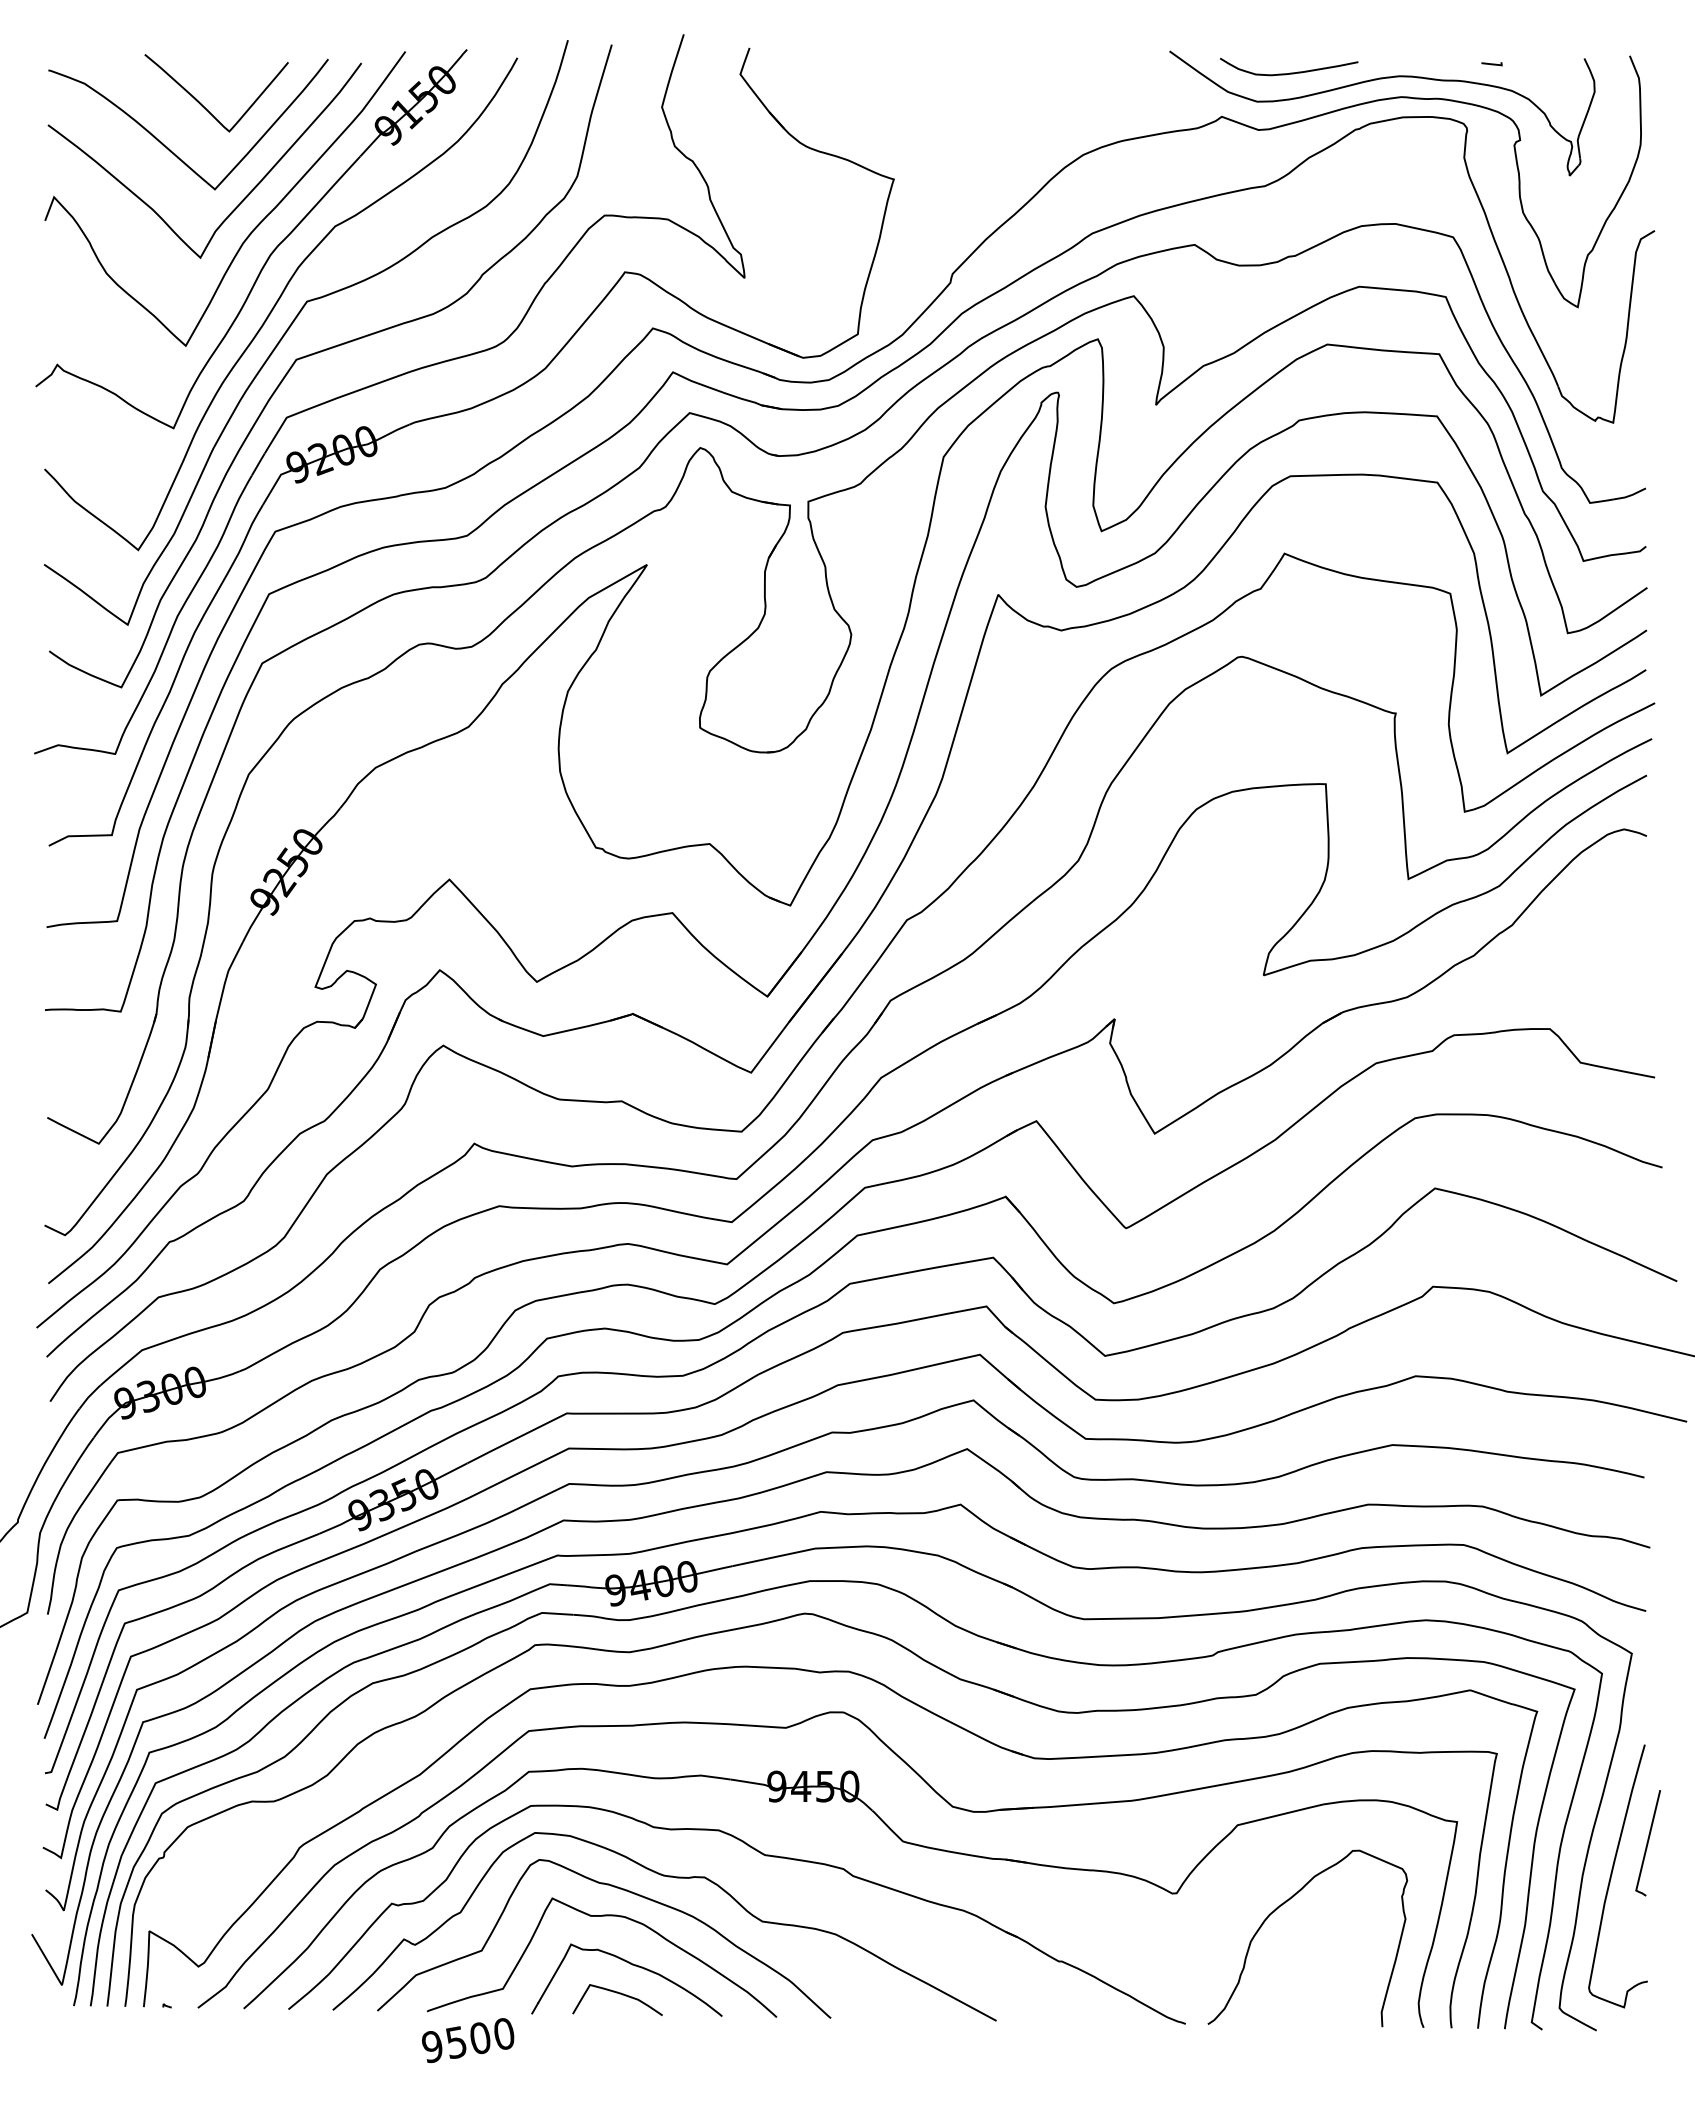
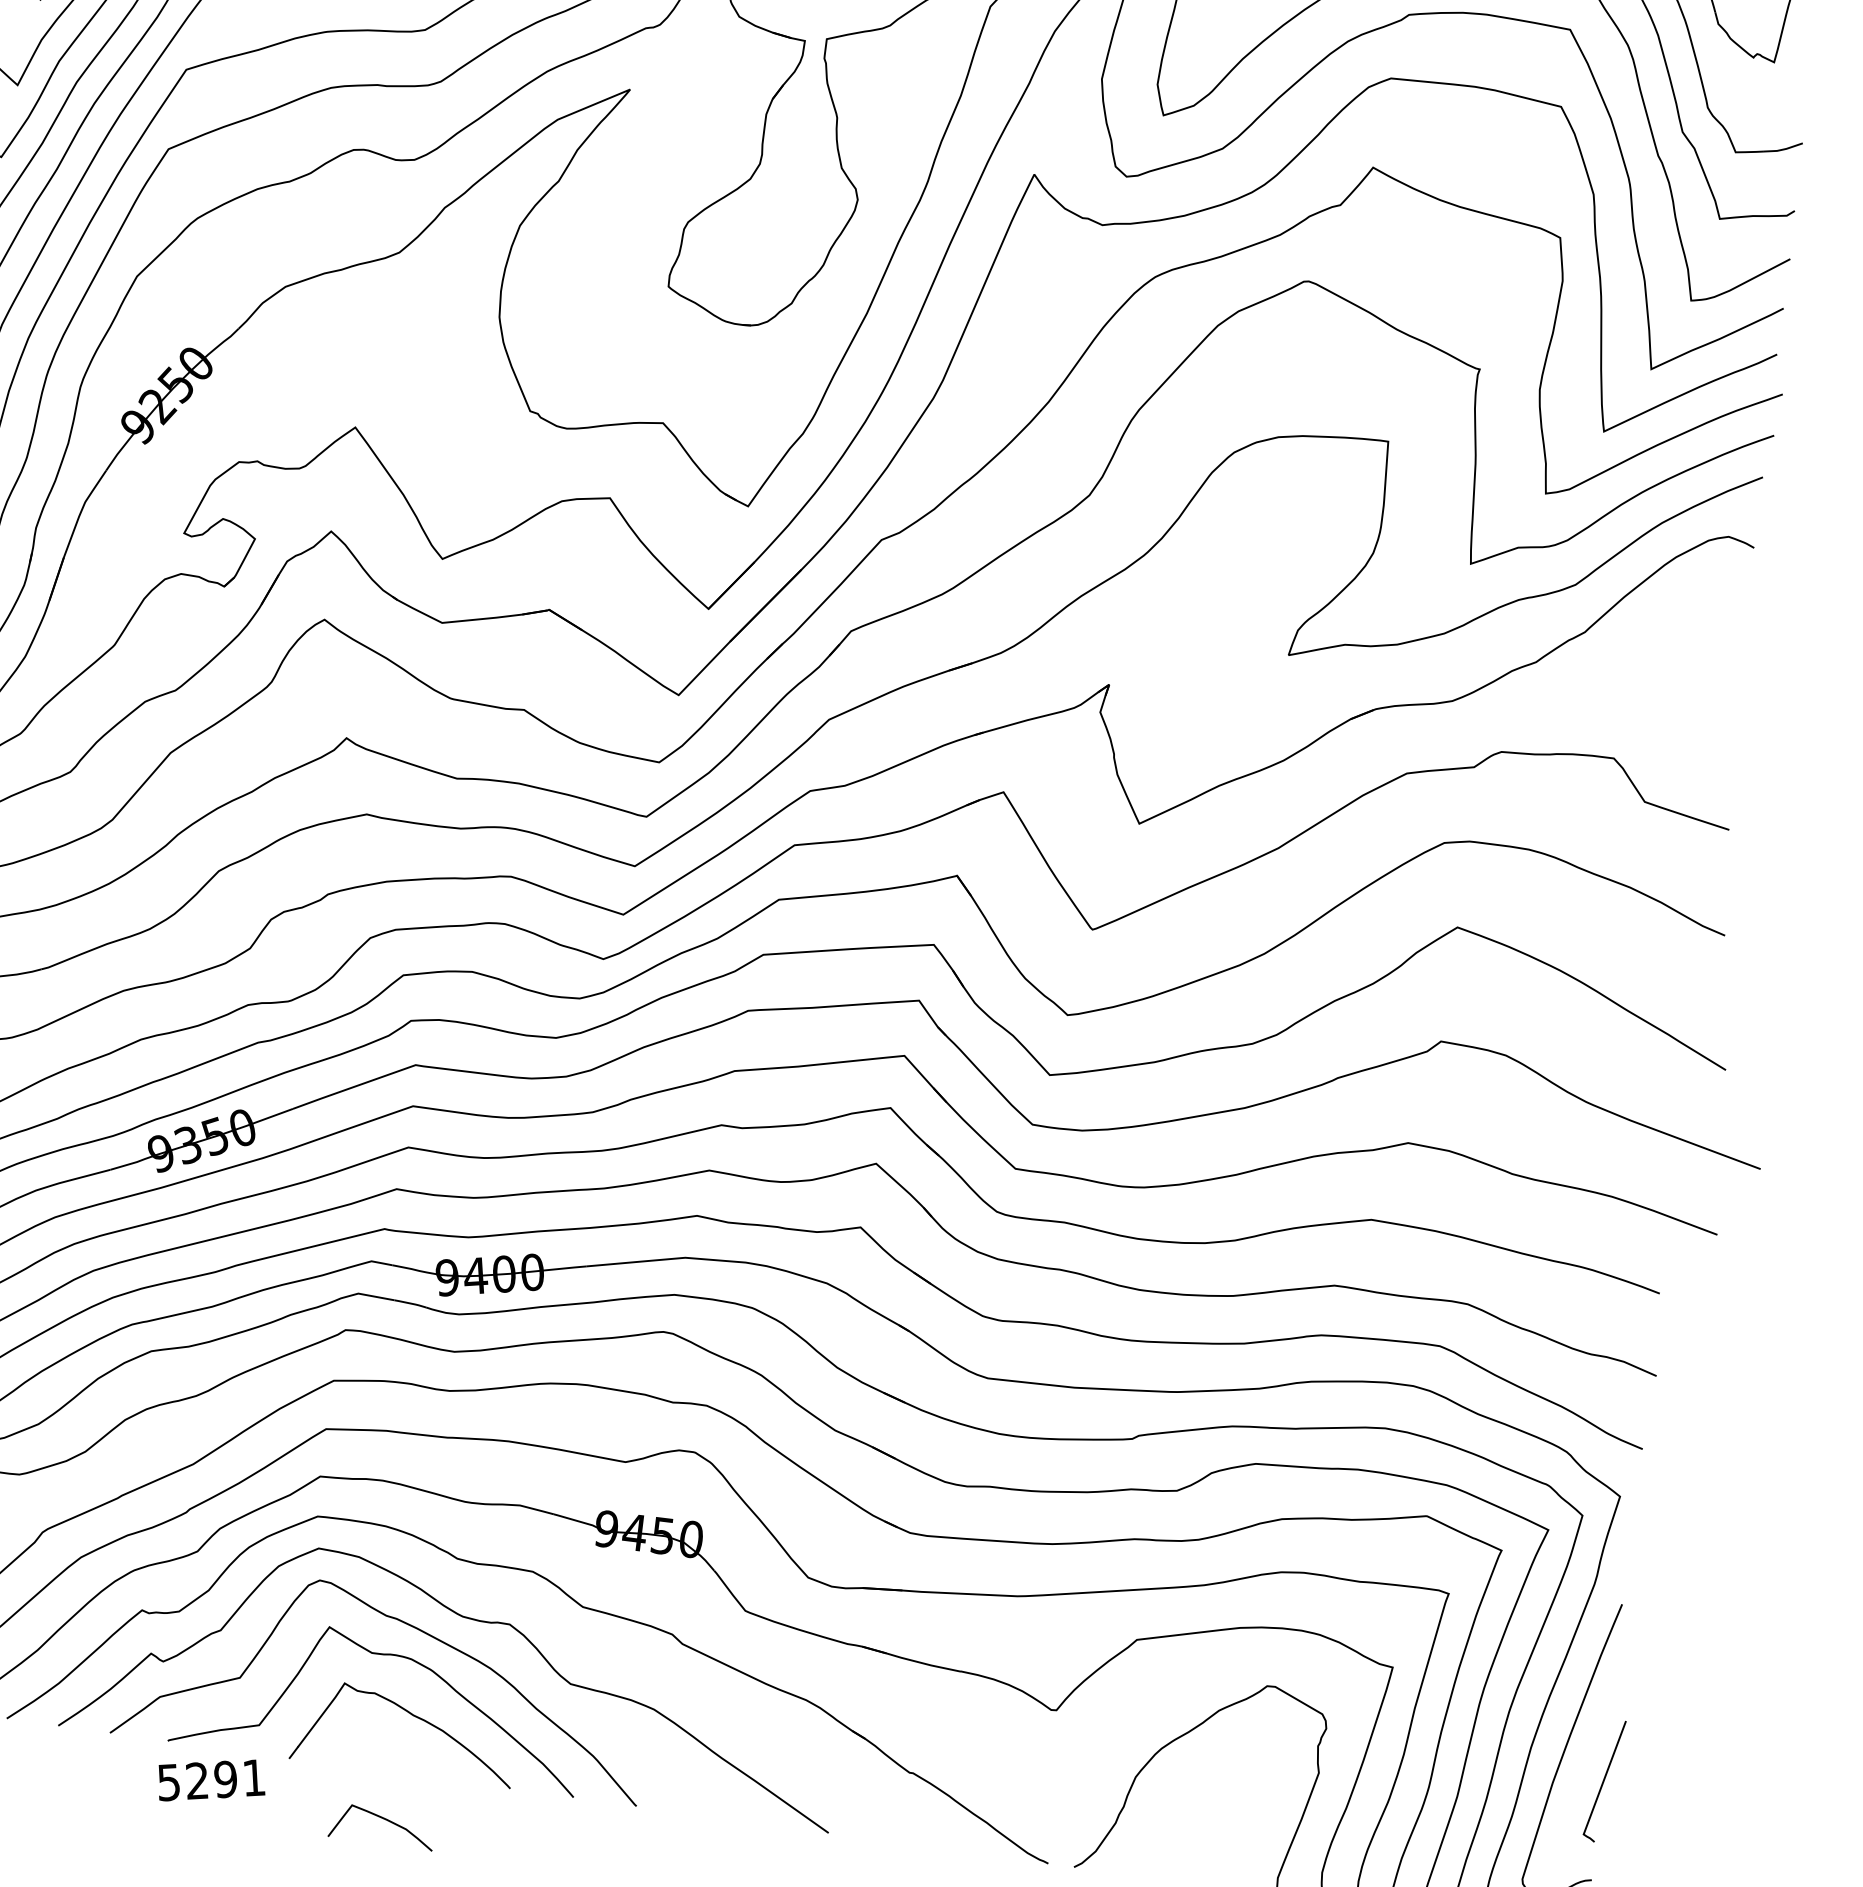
line: (1647, 1843) -> (1603, 1781), moved
curve: (619, 1994) -> (385, 1820), moved
text: (468, 2040) -> (211, 1780), 9500 -> 5291

